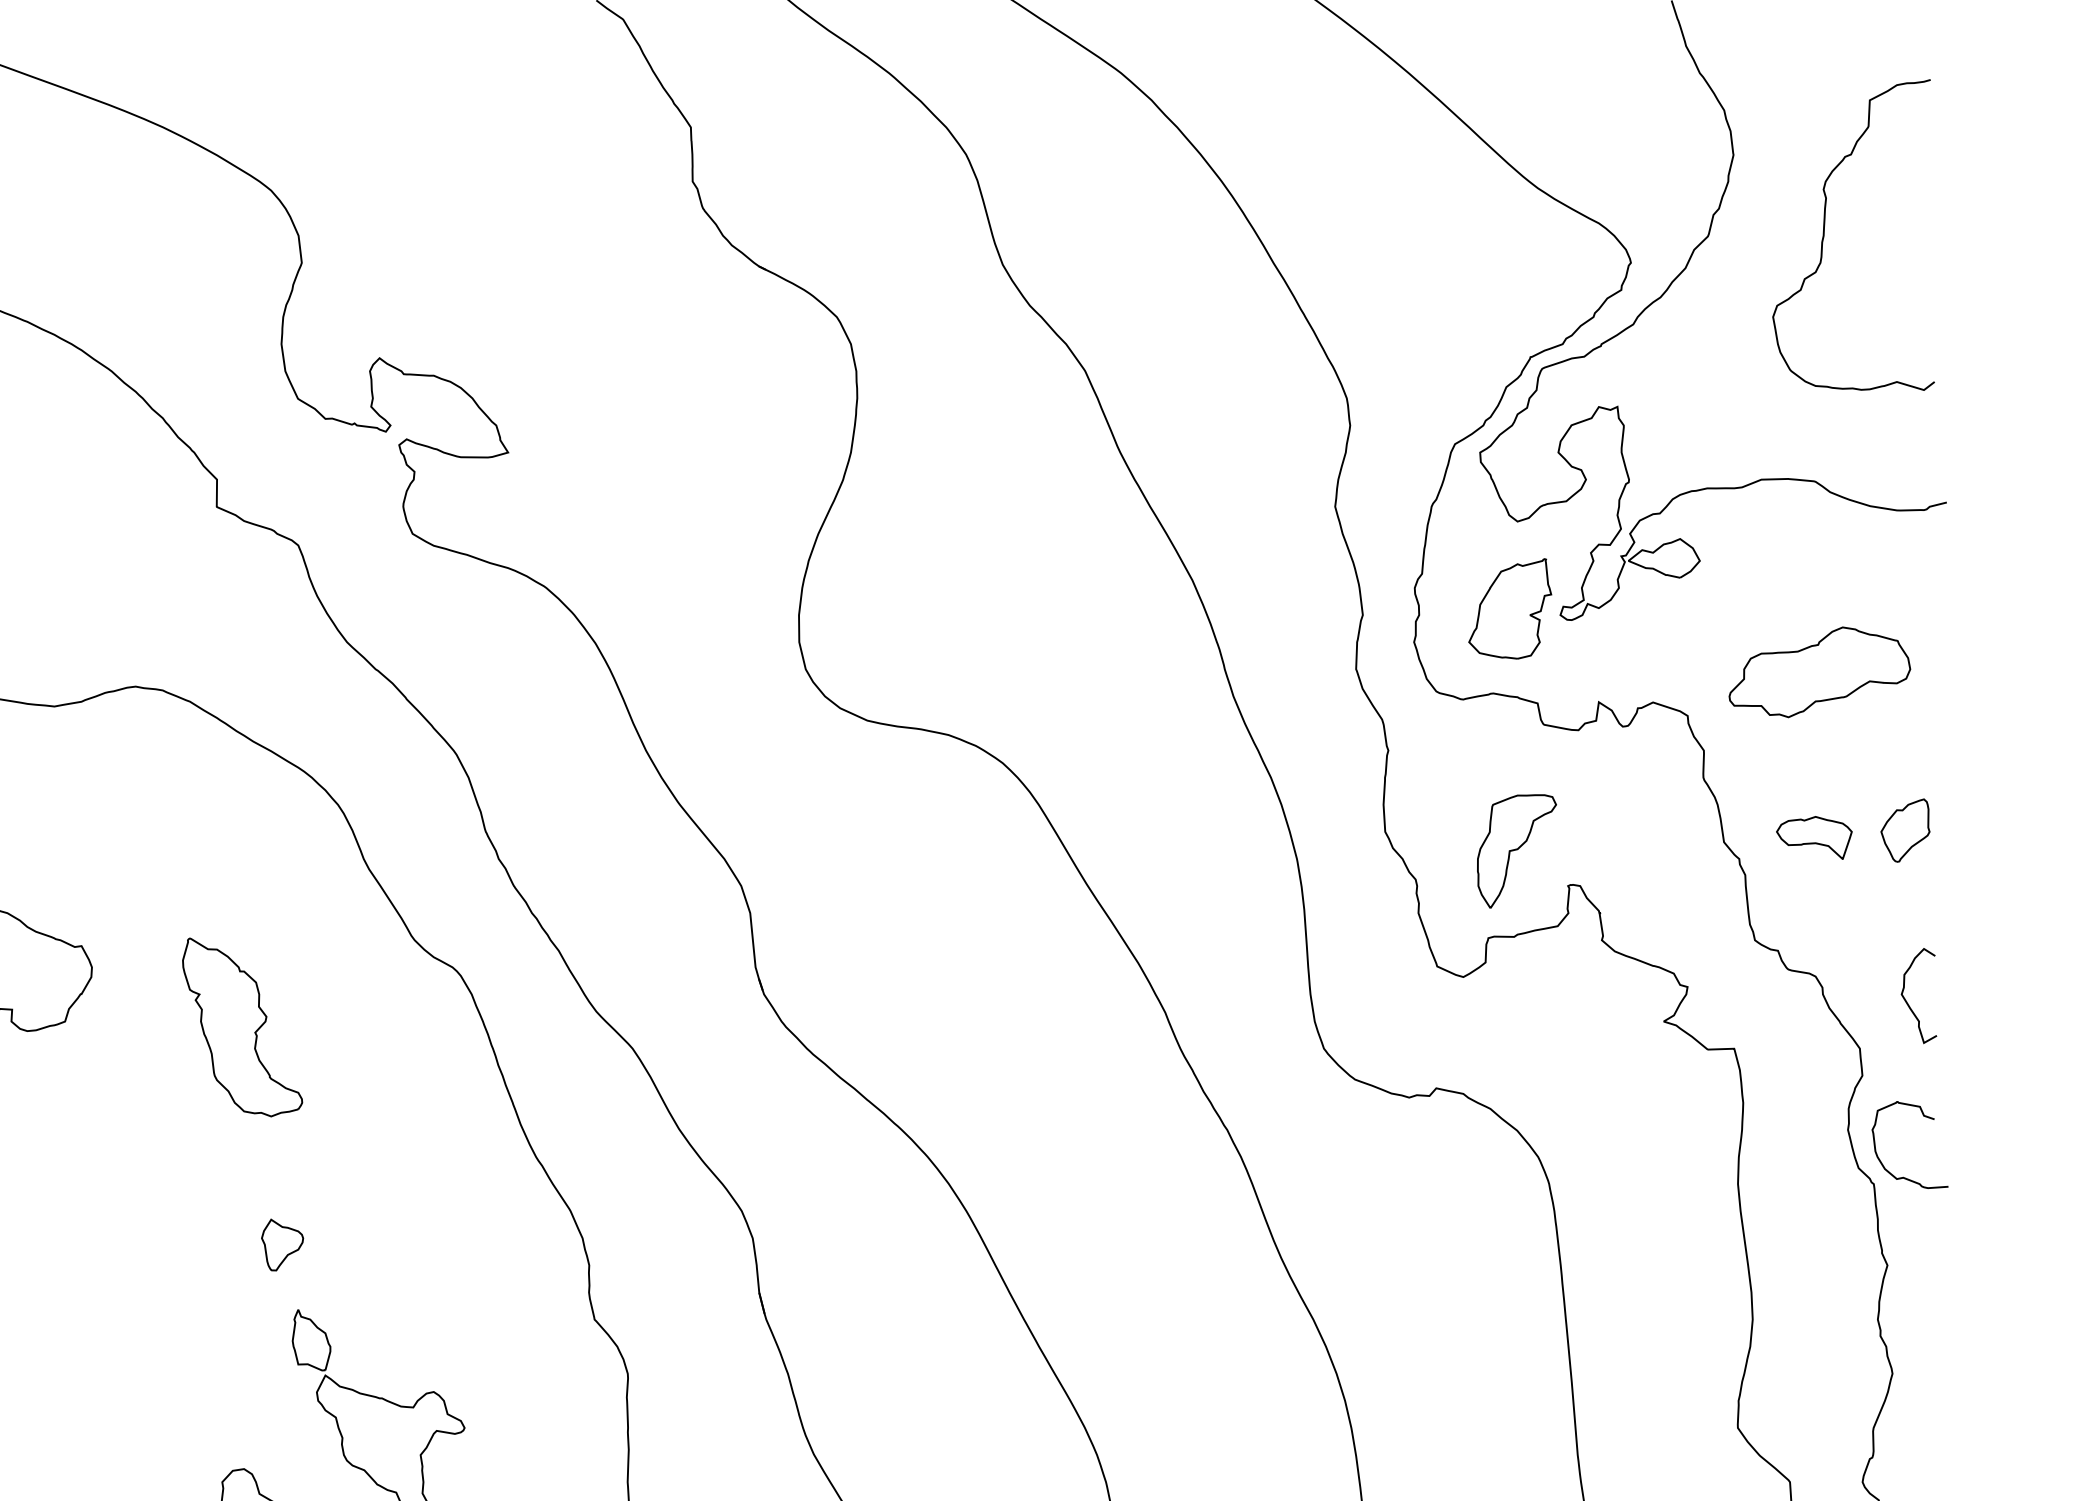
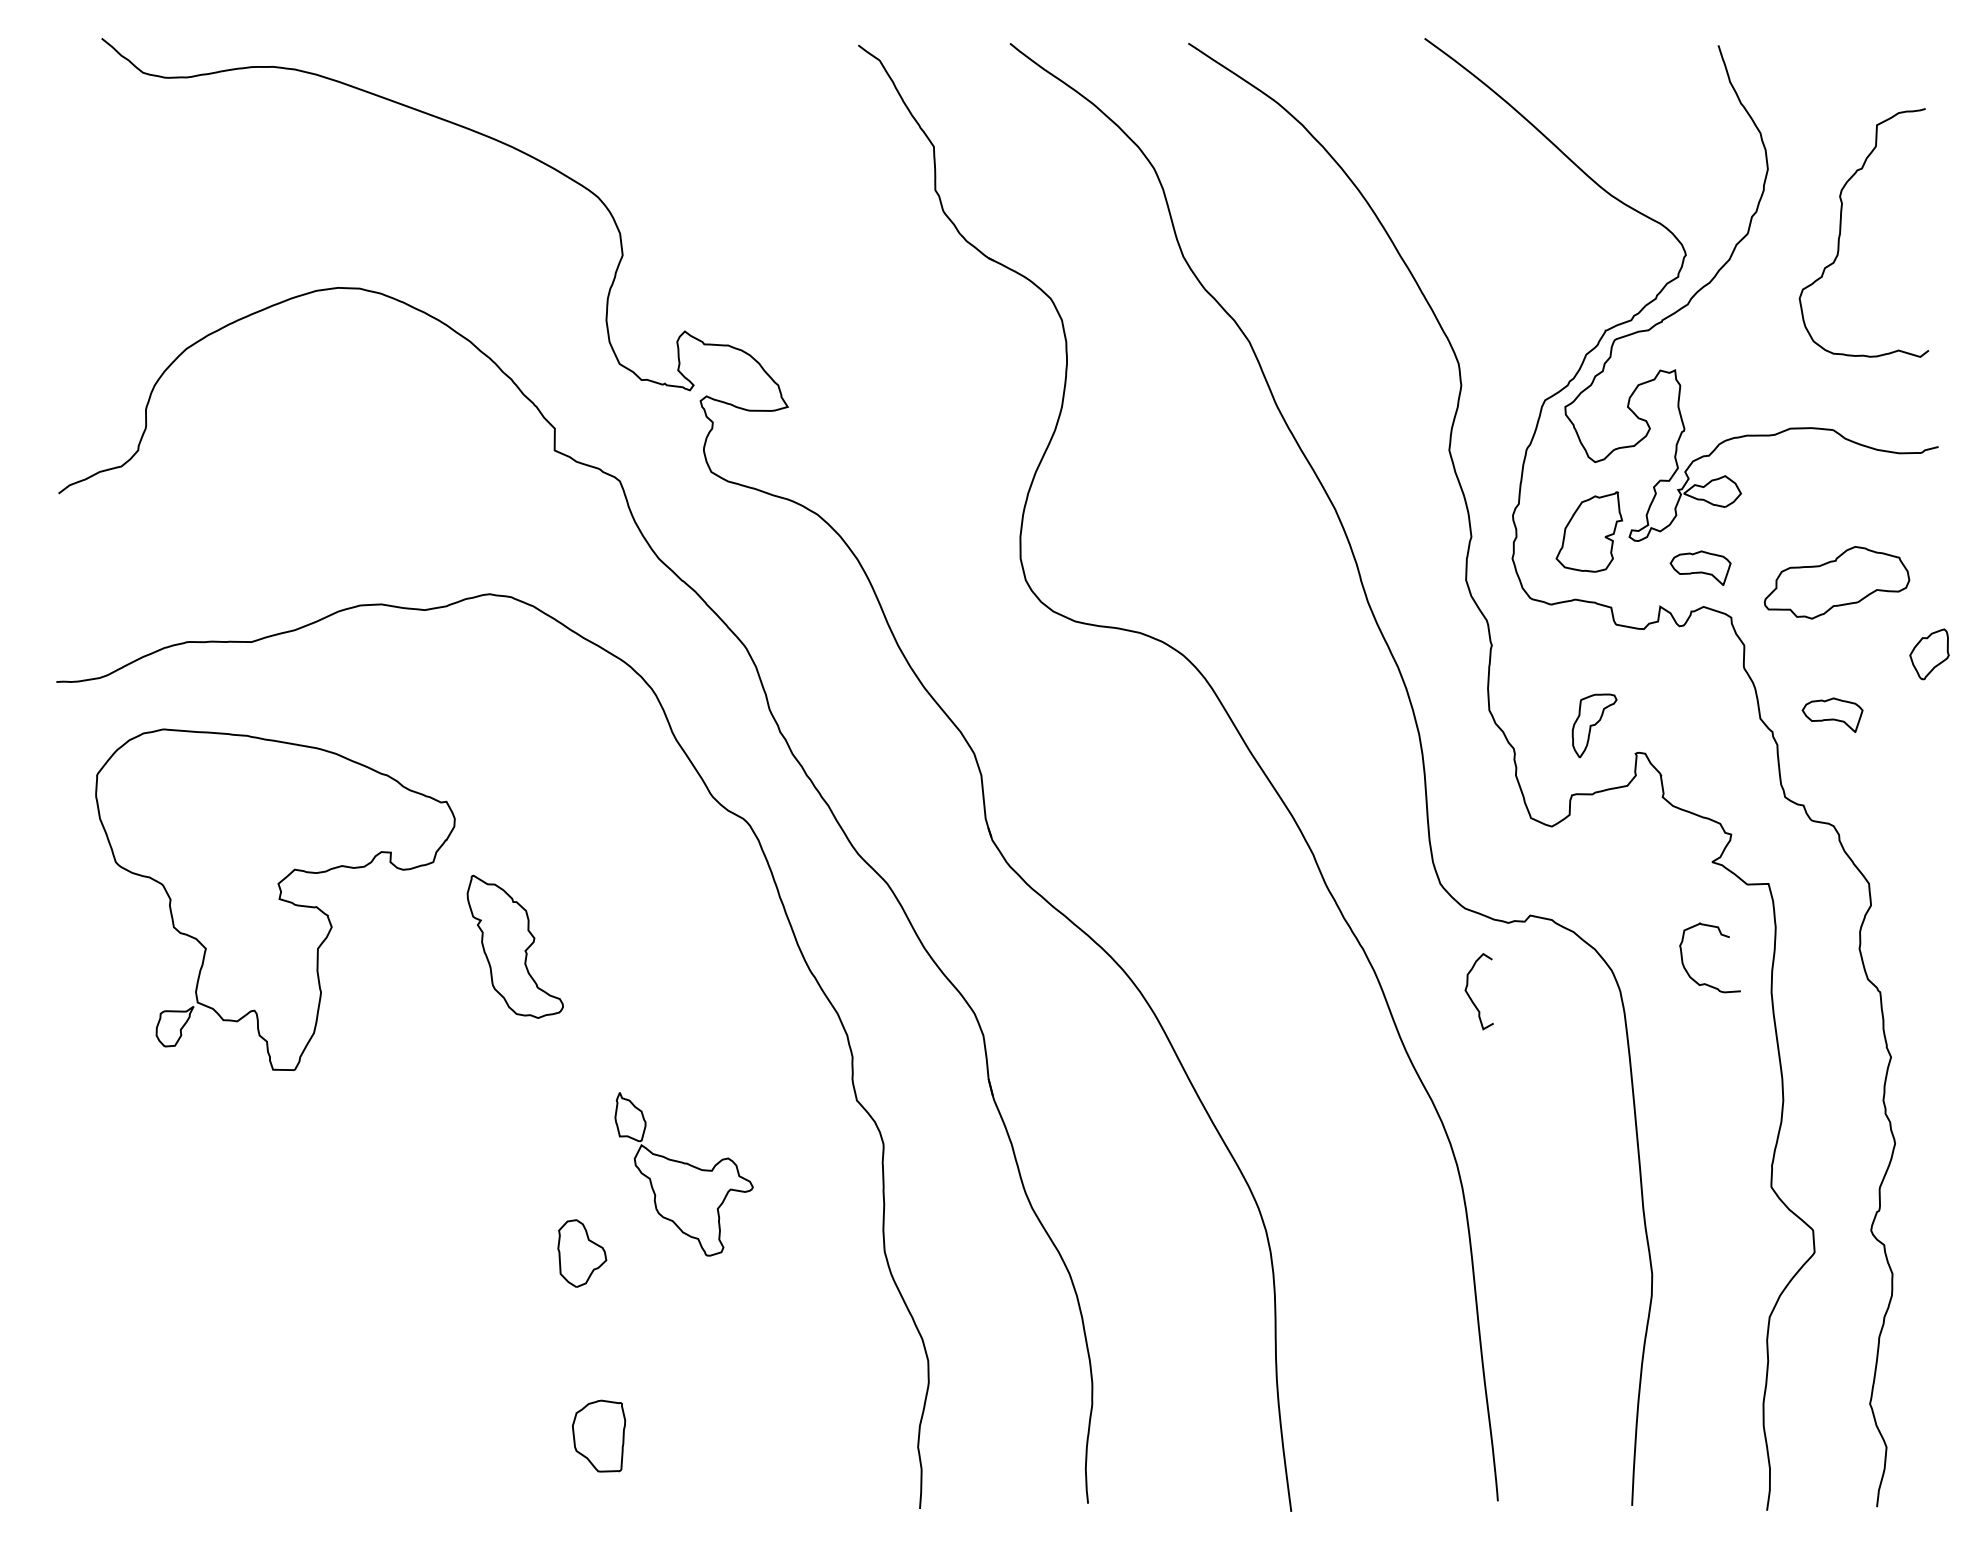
part: (1649, 653) -> (1700, 567), added
part: (1905, 830) -> (1929, 654), moved
part: (1516, 850) -> (1594, 725), size x0.7
curve: (1907, 1002) -> (1470, 996), moved
part: (241, 1027) -> (514, 946), moved
curve: (1922, 1117) -> (1720, 935), moved
part: (281, 1244) -> (606, 1040), removed

